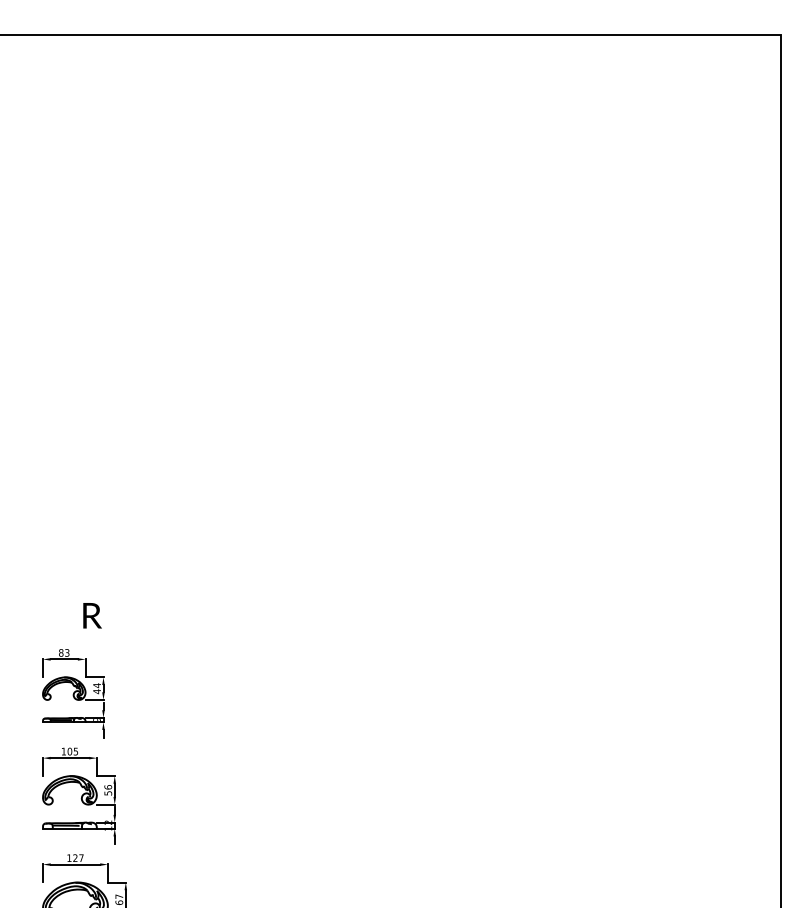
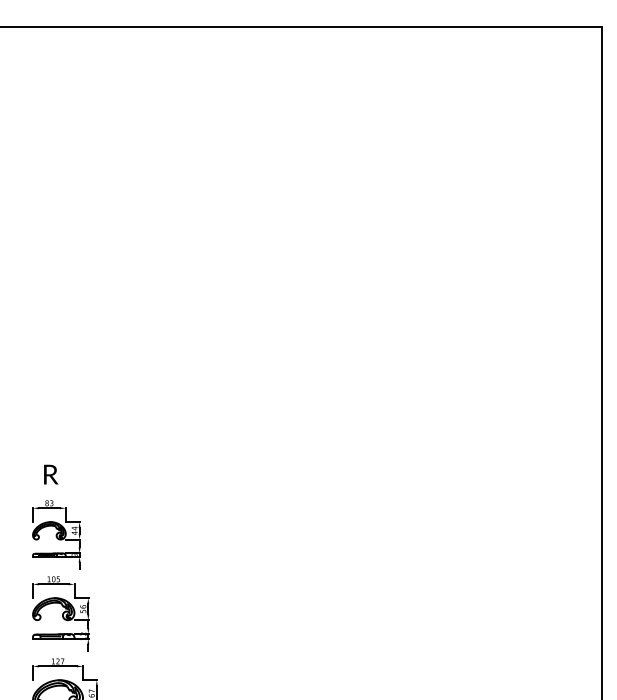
text: (92, 615) -> (51, 474), moved

